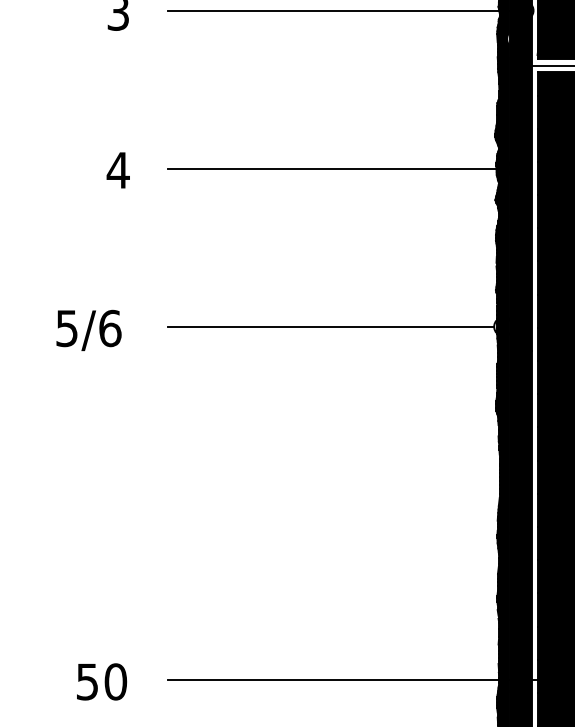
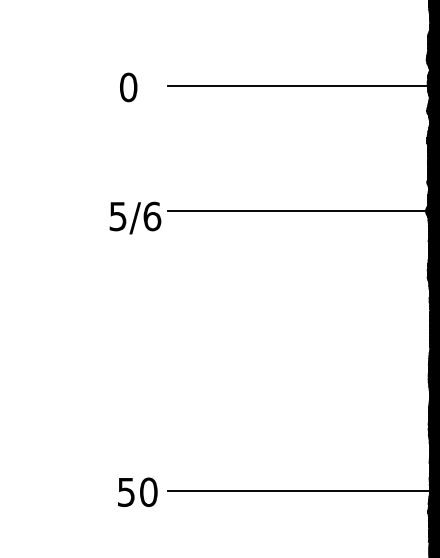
text: (117, 170) -> (127, 87), 4 -> 0
text: (88, 330) -> (135, 218), moved
text: (102, 681) -> (138, 491), moved

